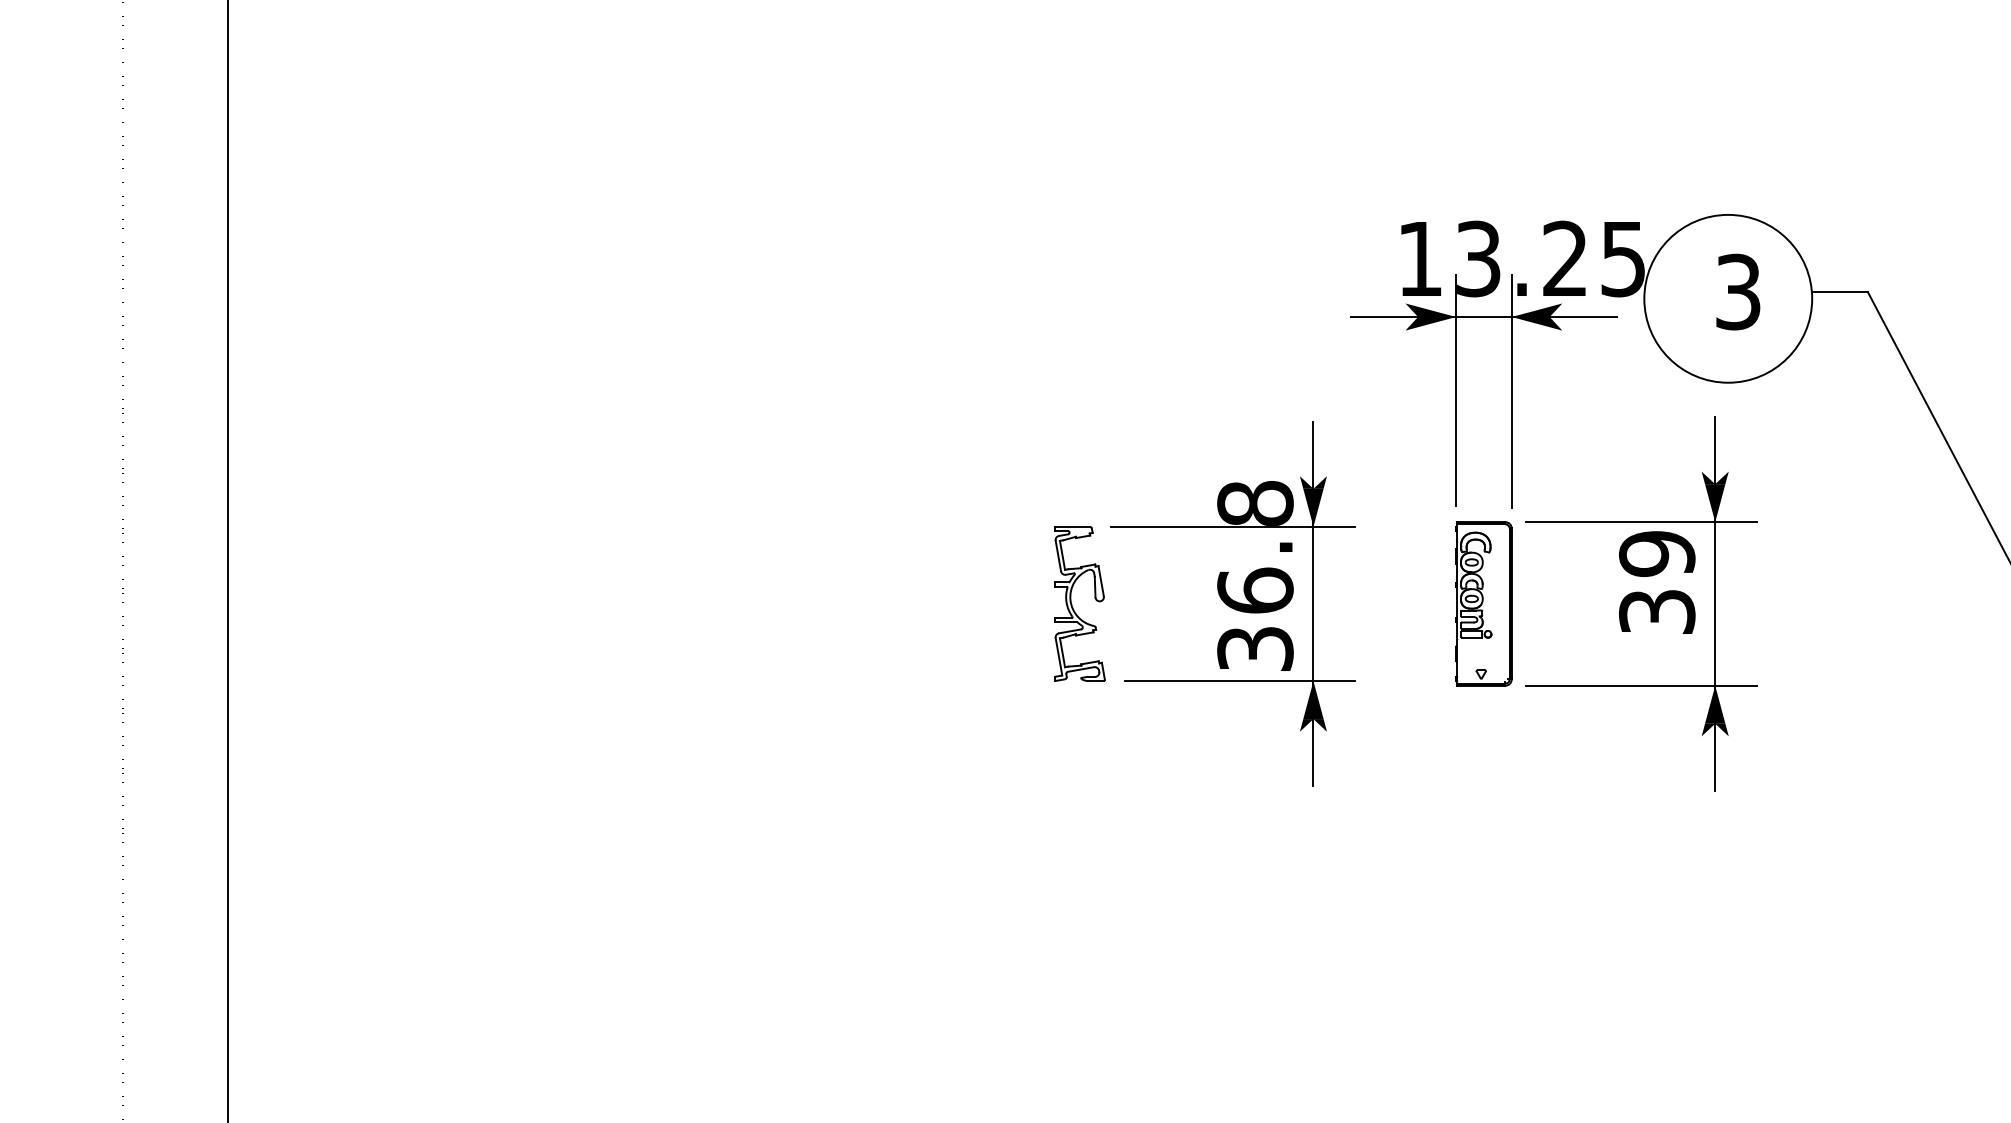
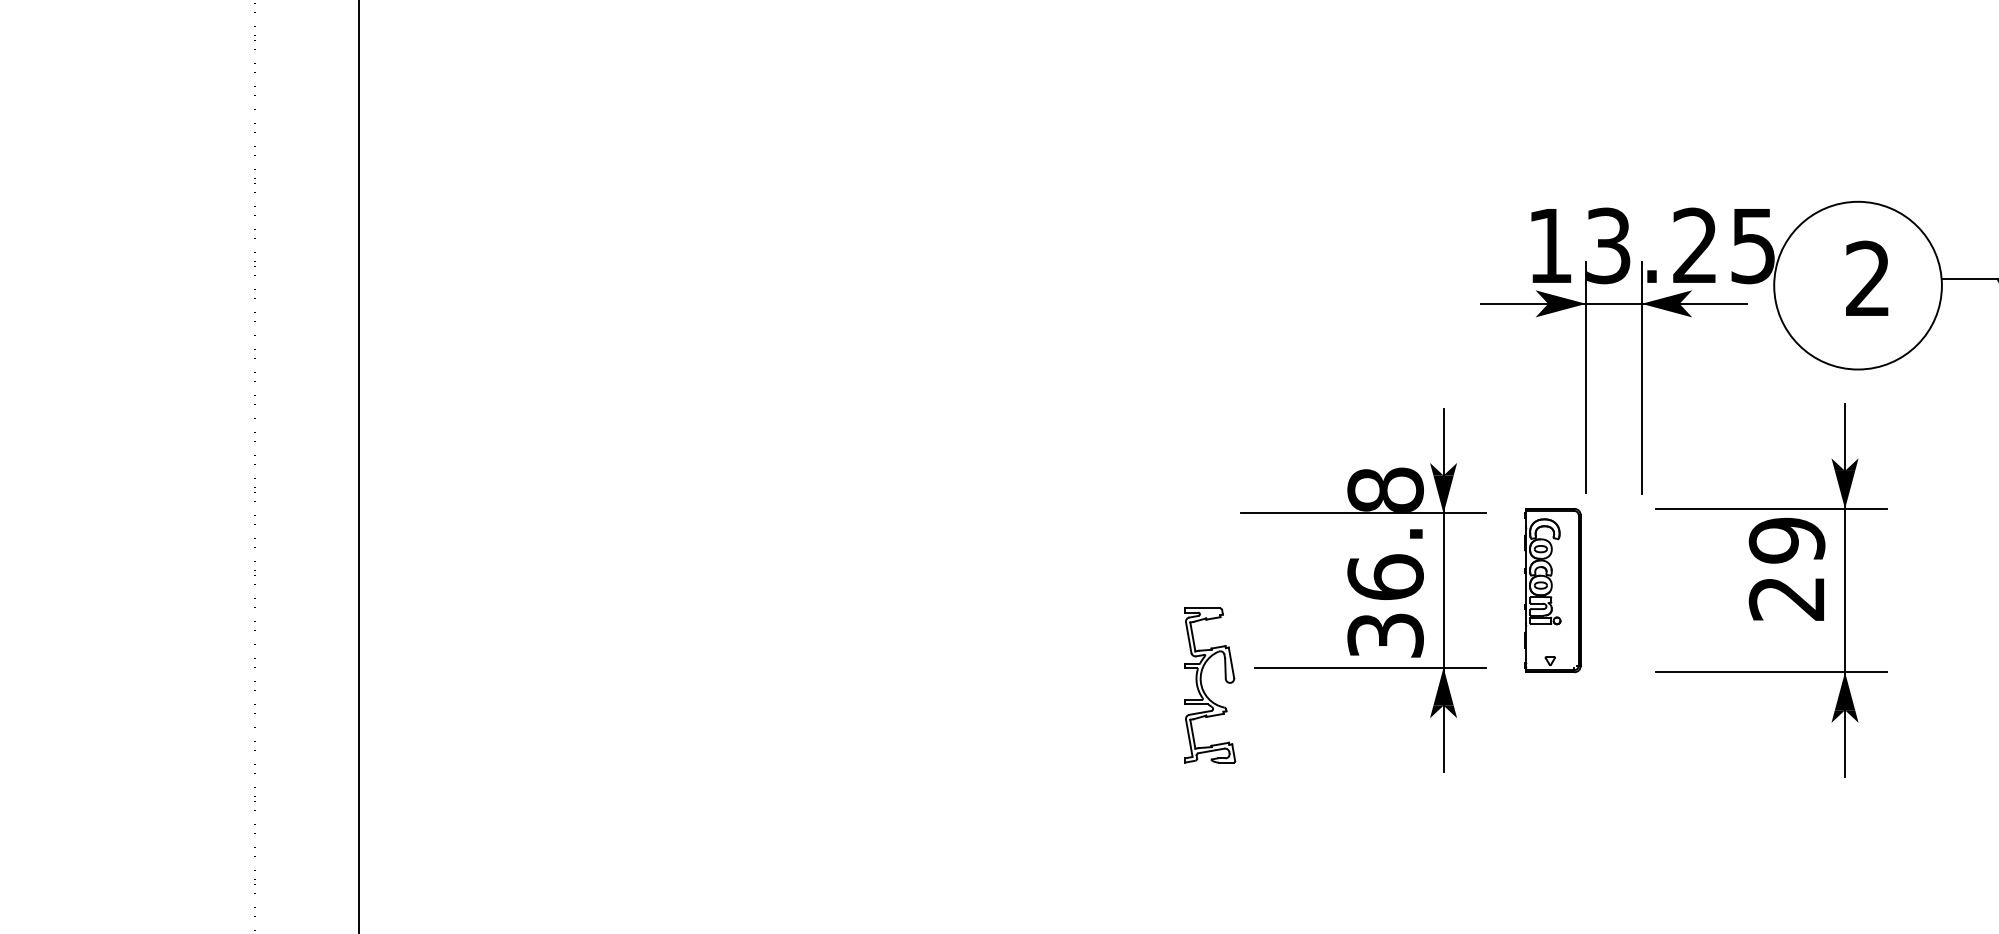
text: (1738, 291) -> (1868, 278), 3 -> 2
part: (1483, 603) -> (1552, 590), moved
part: (1072, 604) -> (1202, 686), moved
text: (1657, 612) -> (1787, 599), 39 -> 29

